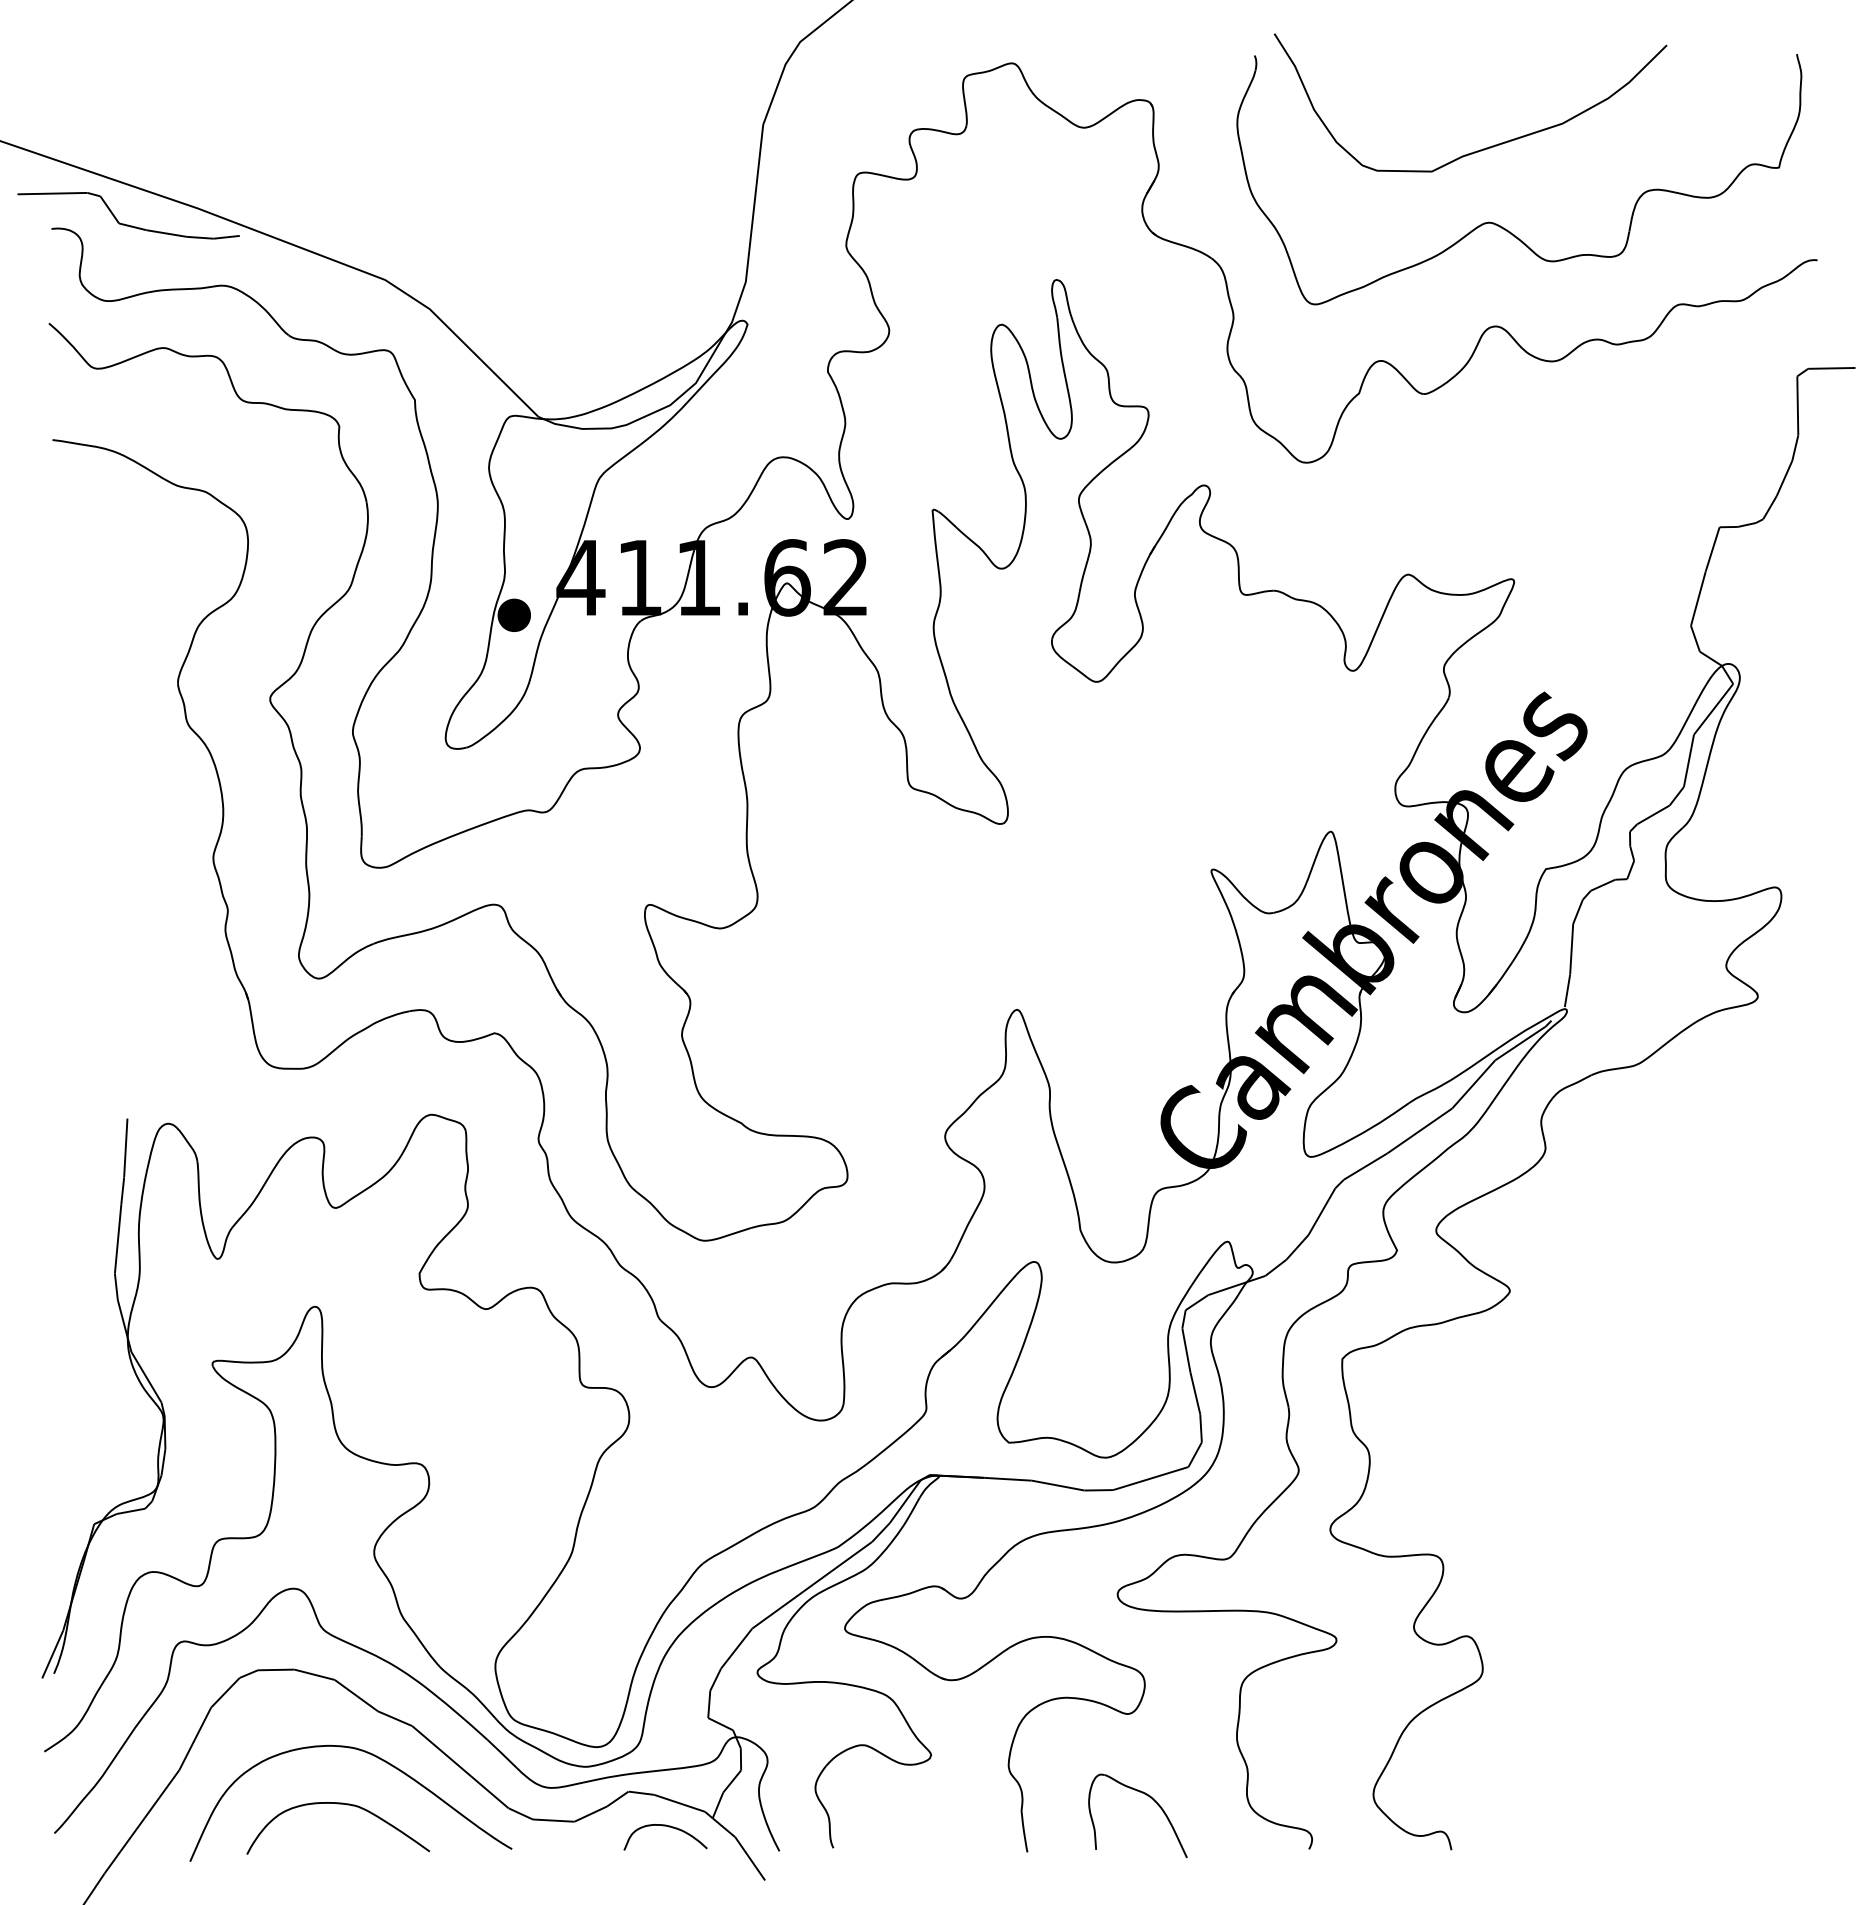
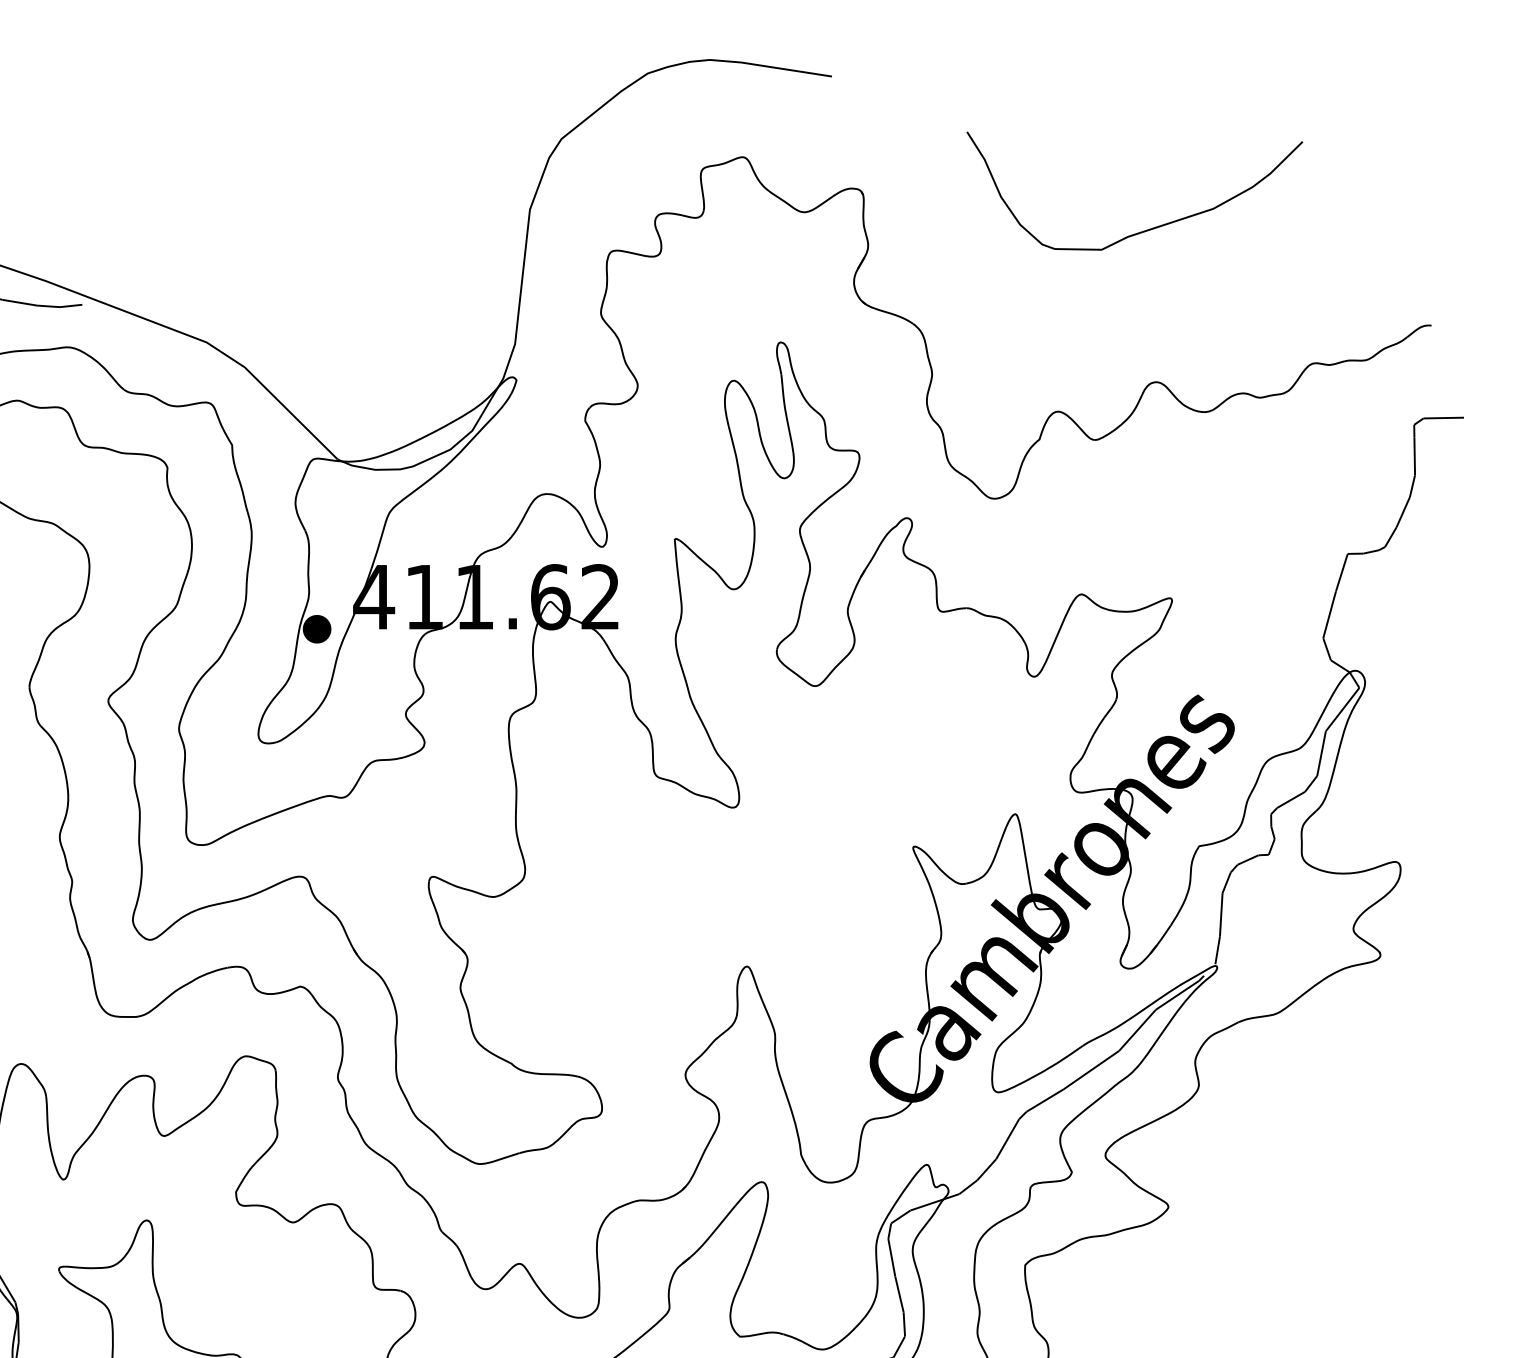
part: (1496, 223) -> (1156, 294), removed

